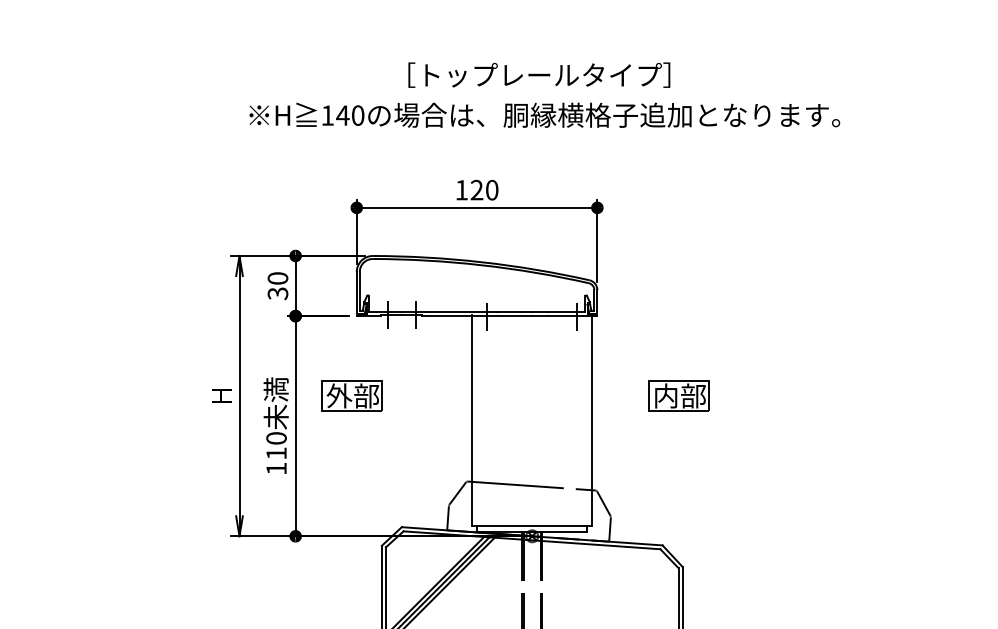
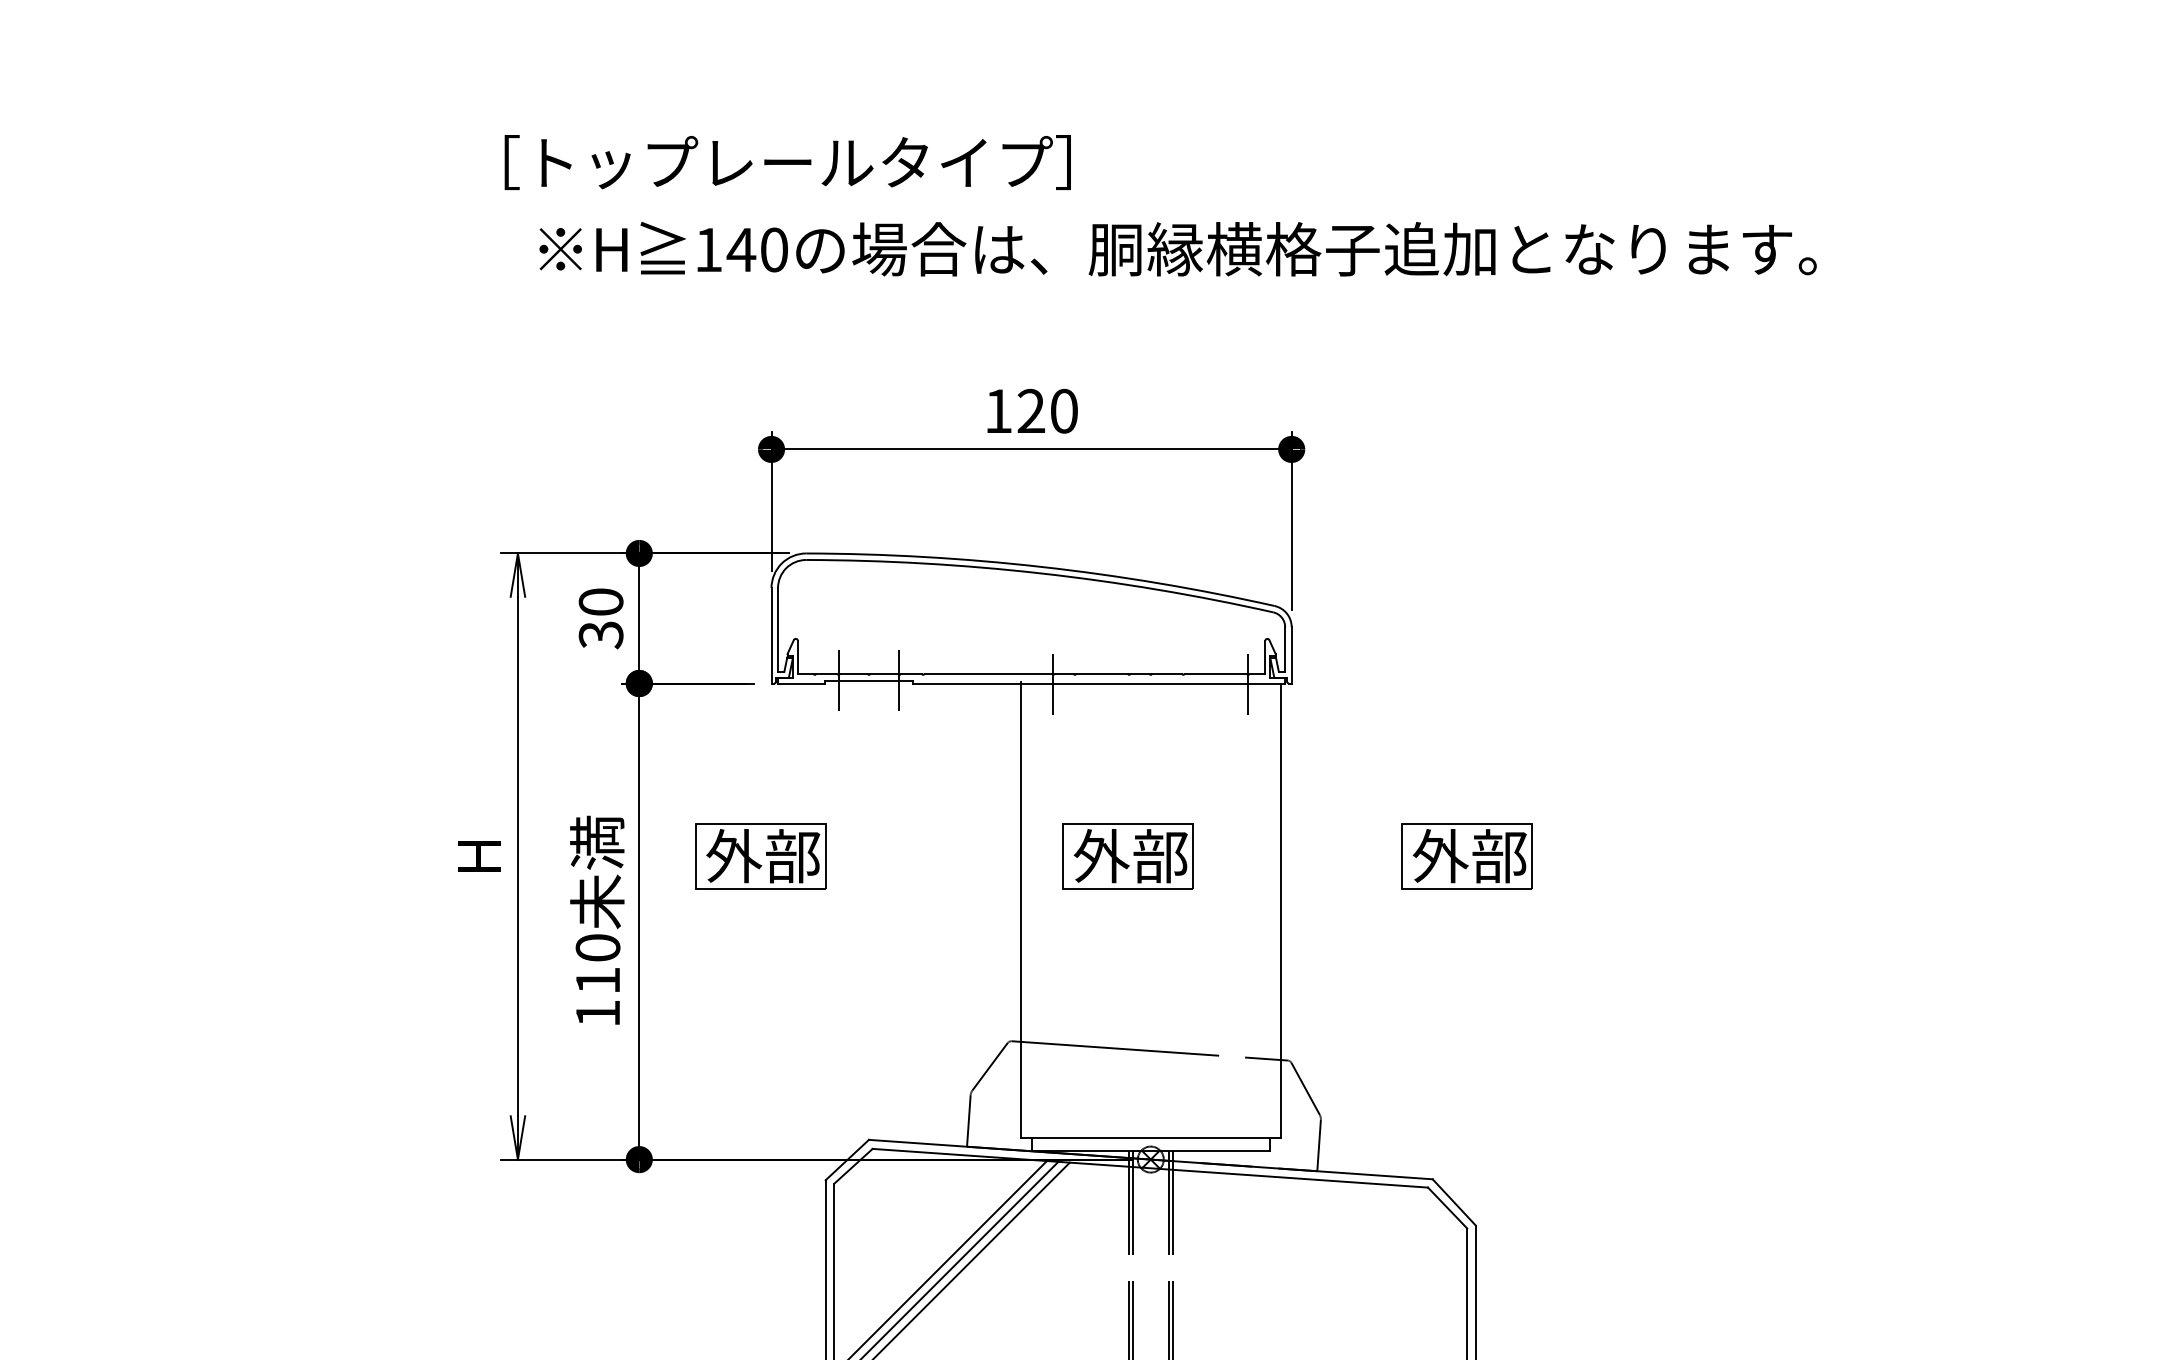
text: (539, 74) -> (788, 161), moved
part: (521, 395) -> (1127, 855), added
text: (666, 395) -> (1441, 855), 内部 -> 外部

